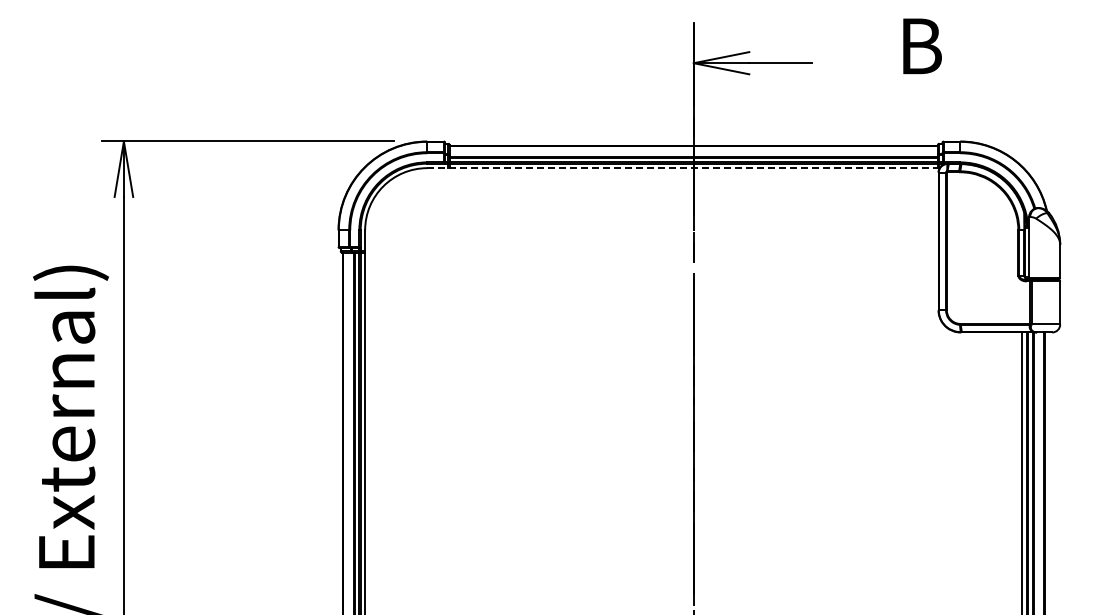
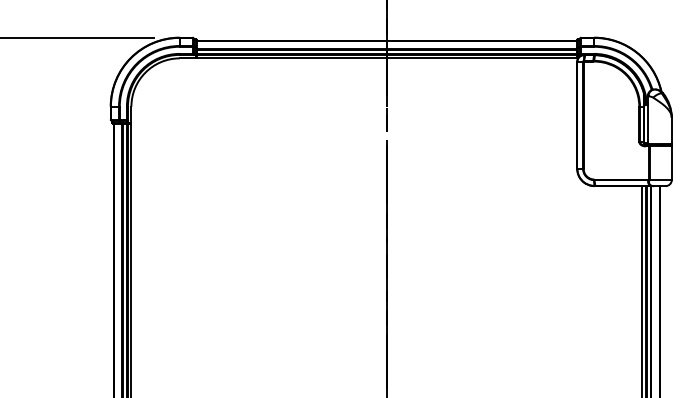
line: (684, 168) -> (379, 58), dashed -> solid

